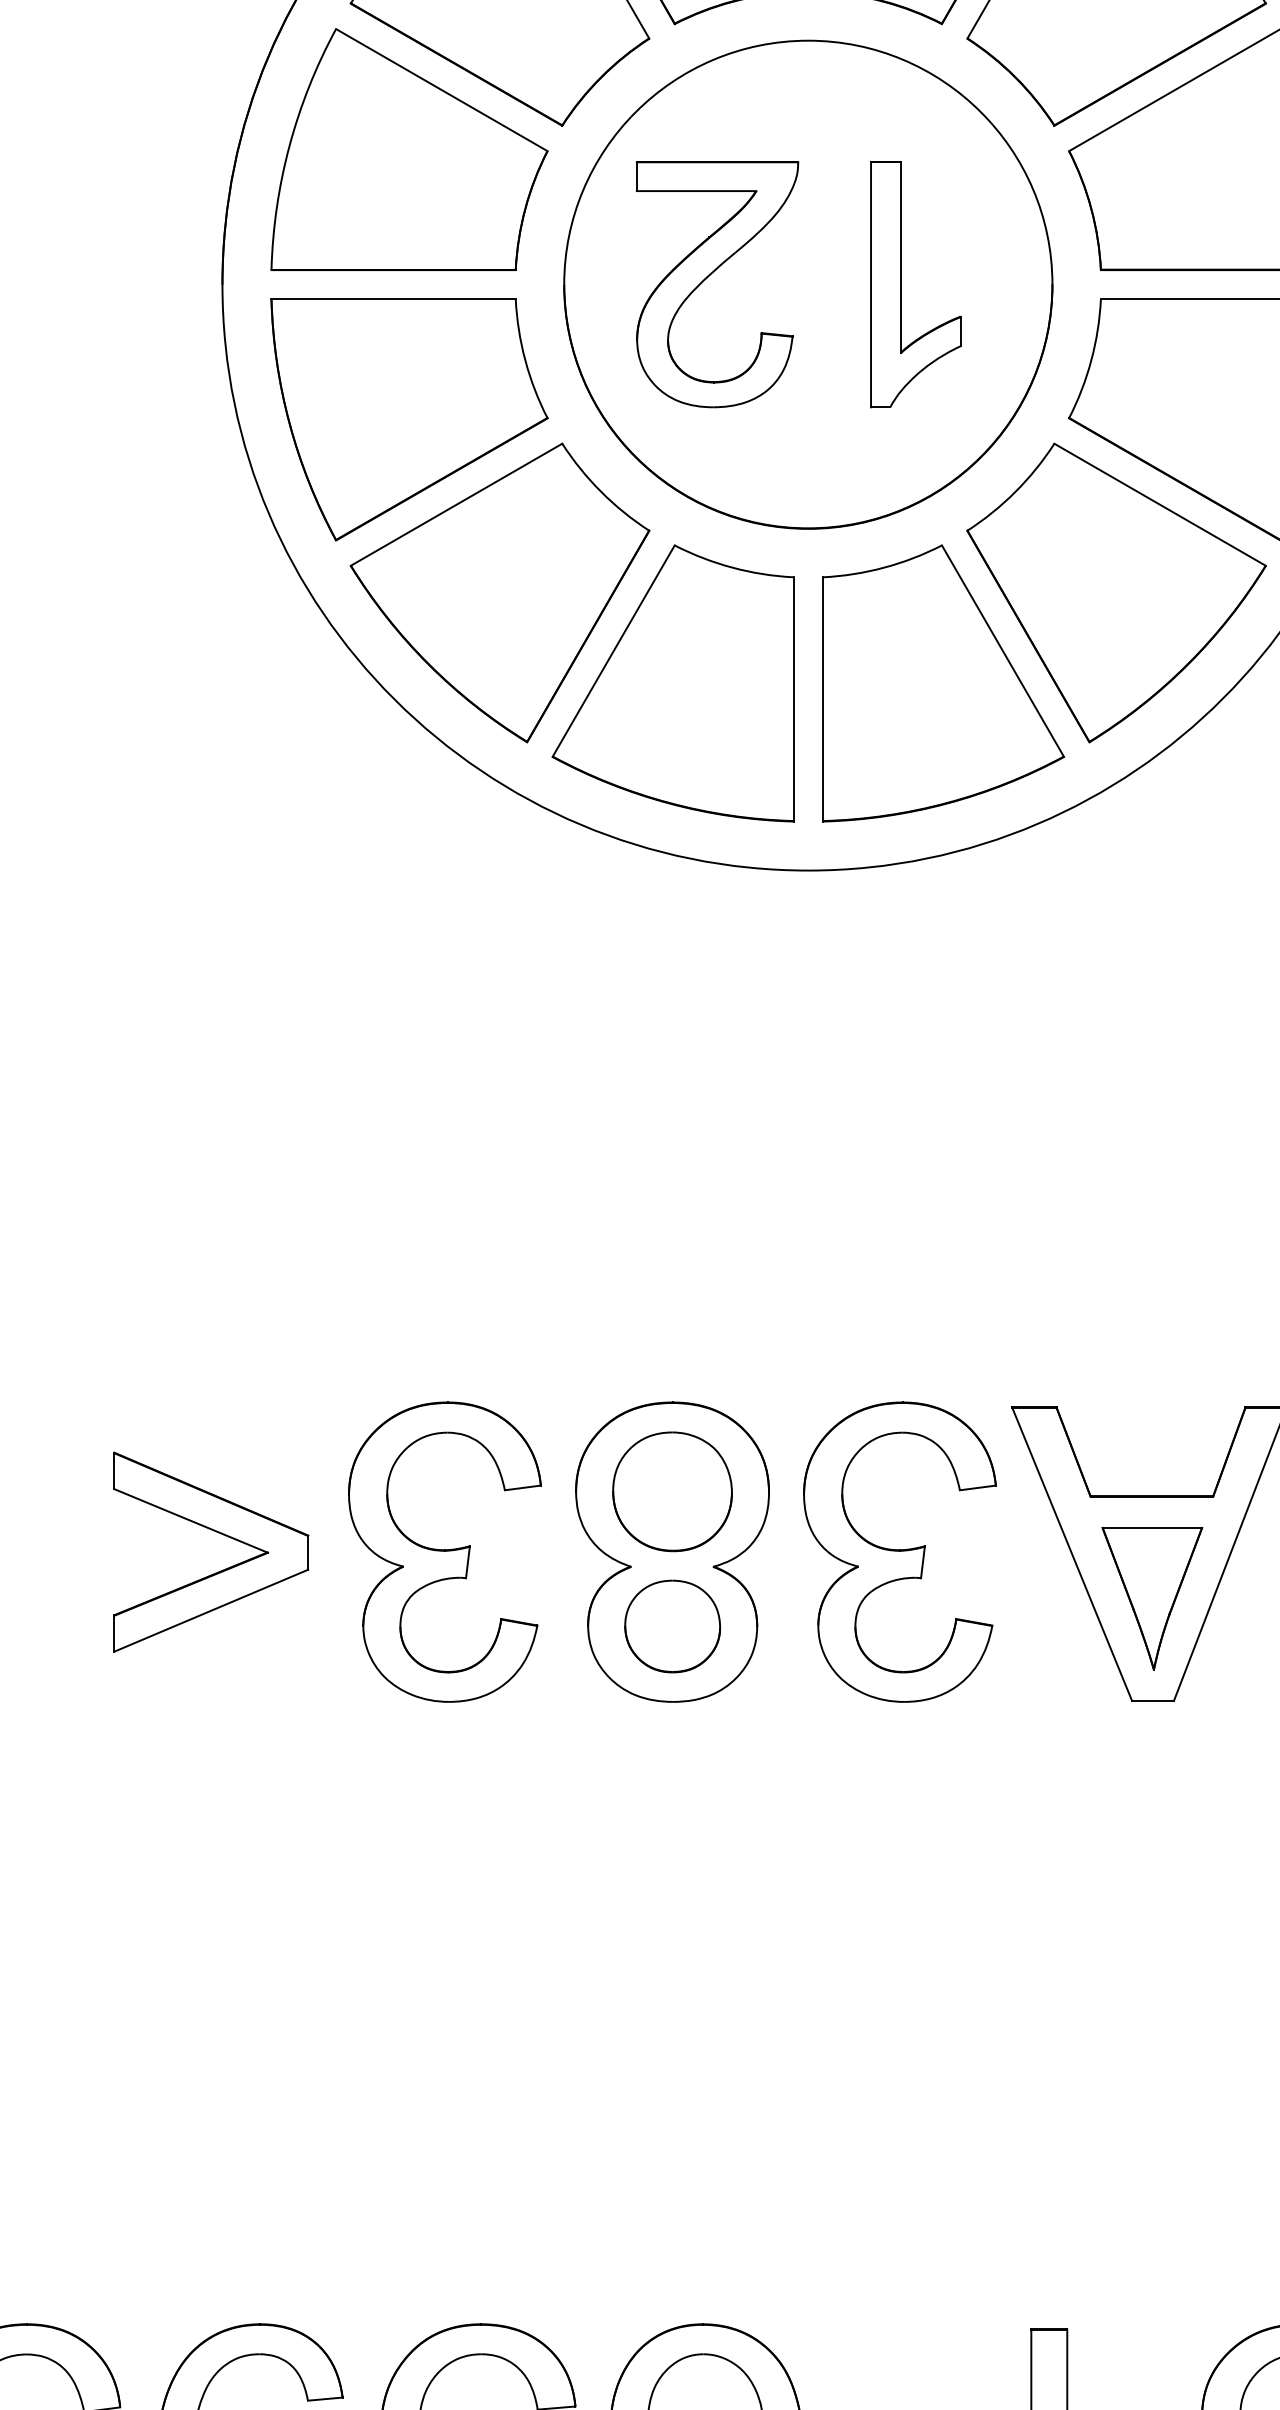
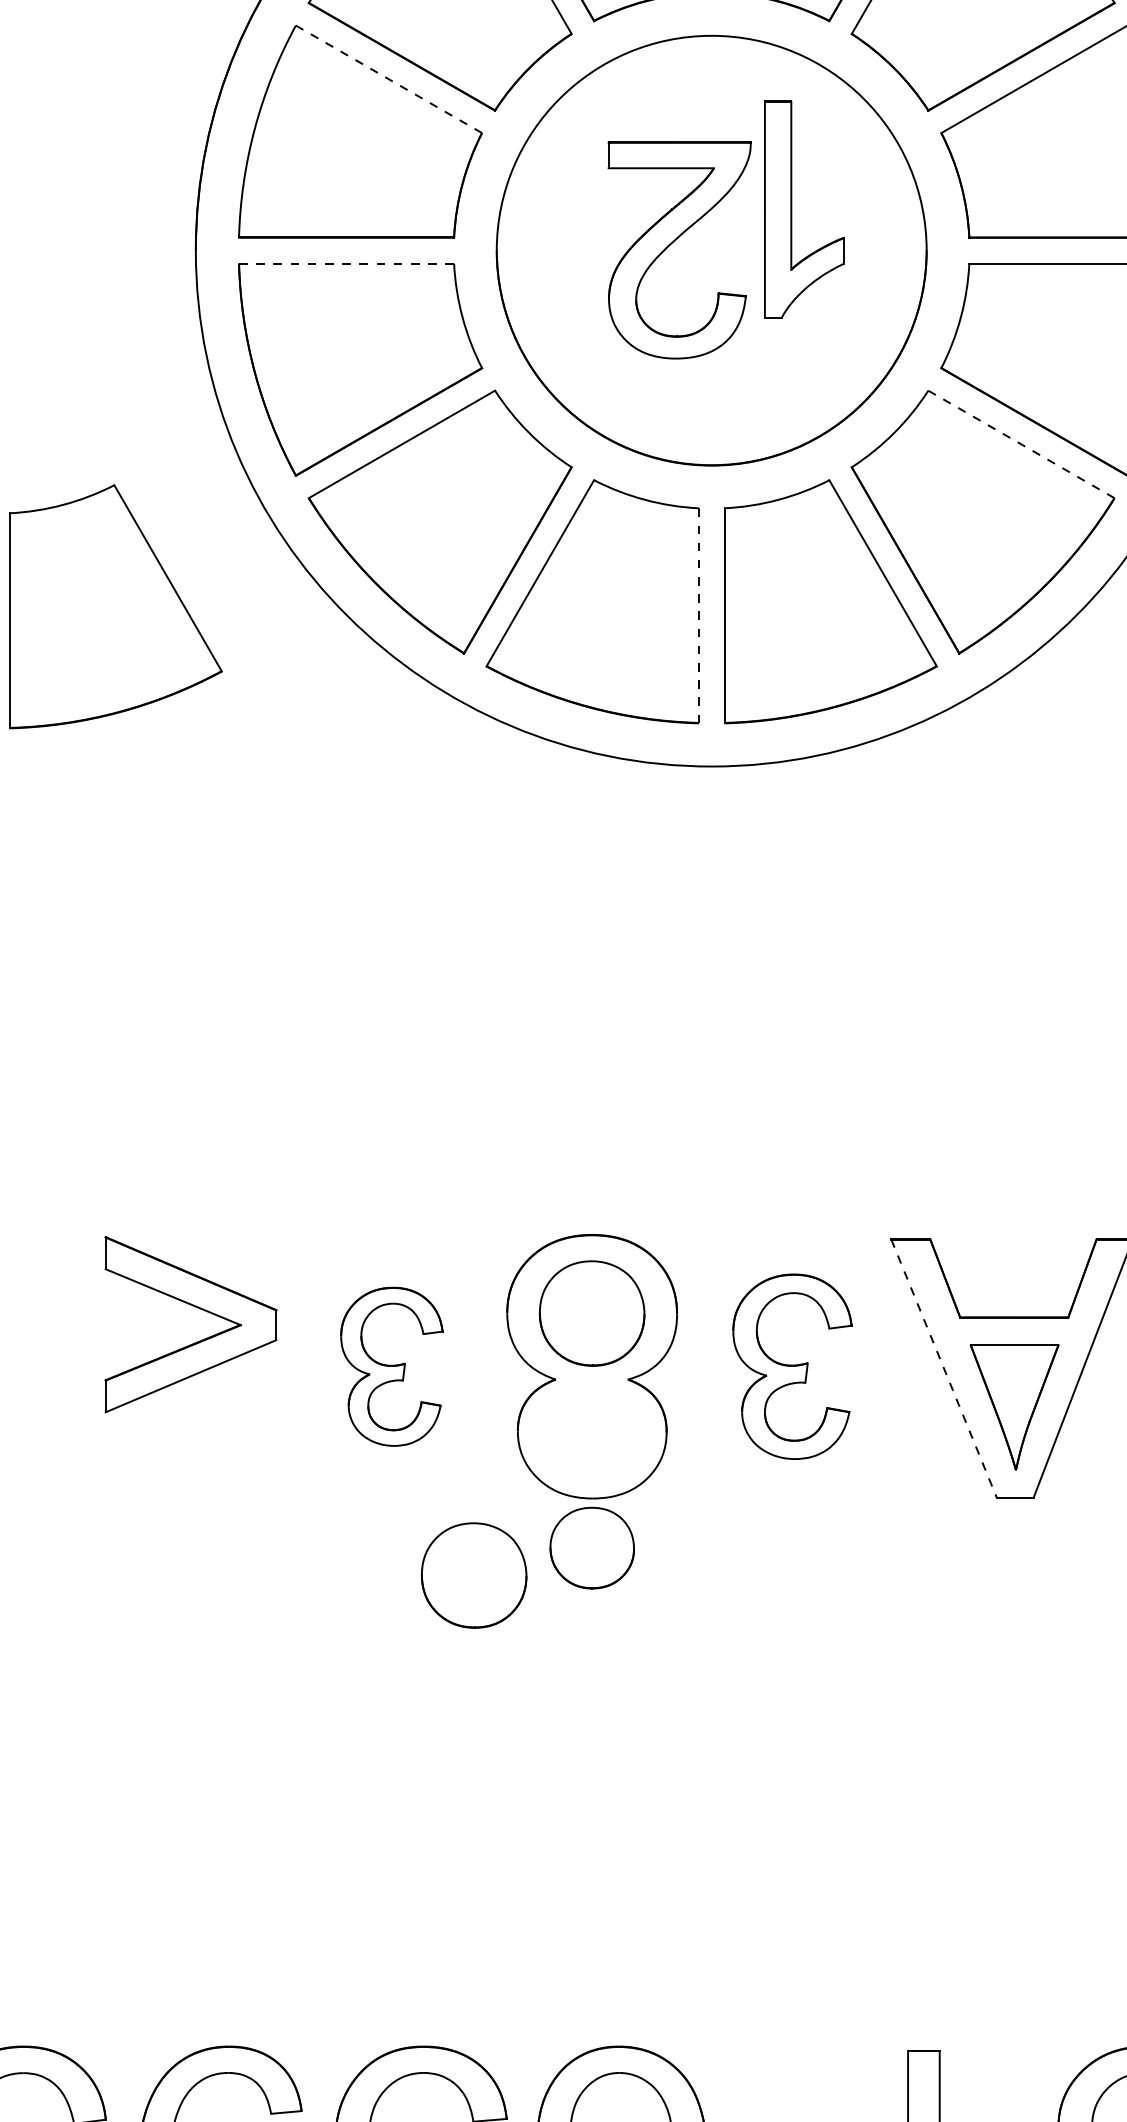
line: (442, 90) -> (389, 79), solid -> dashed
part: (712, 274) -> (675, 241), moved
part: (902, 284) -> (792, 209), moved
line: (393, 299) -> (346, 263), solid -> dashed
line: (1160, 504) -> (1021, 444), solid -> dashed
part: (131, 688) -> (115, 606), added
line: (793, 699) -> (698, 615), solid -> dashed
part: (218, 1533) -> (197, 1308), moved
part: (444, 1551) -> (391, 1366), size x0.6
part: (900, 1551) -> (792, 1366), size x0.7
line: (1072, 1555) -> (944, 1369), solid -> dashed
part: (671, 1625) -> (591, 1547), moved
part: (537, 1789) -> (473, 1575), added

